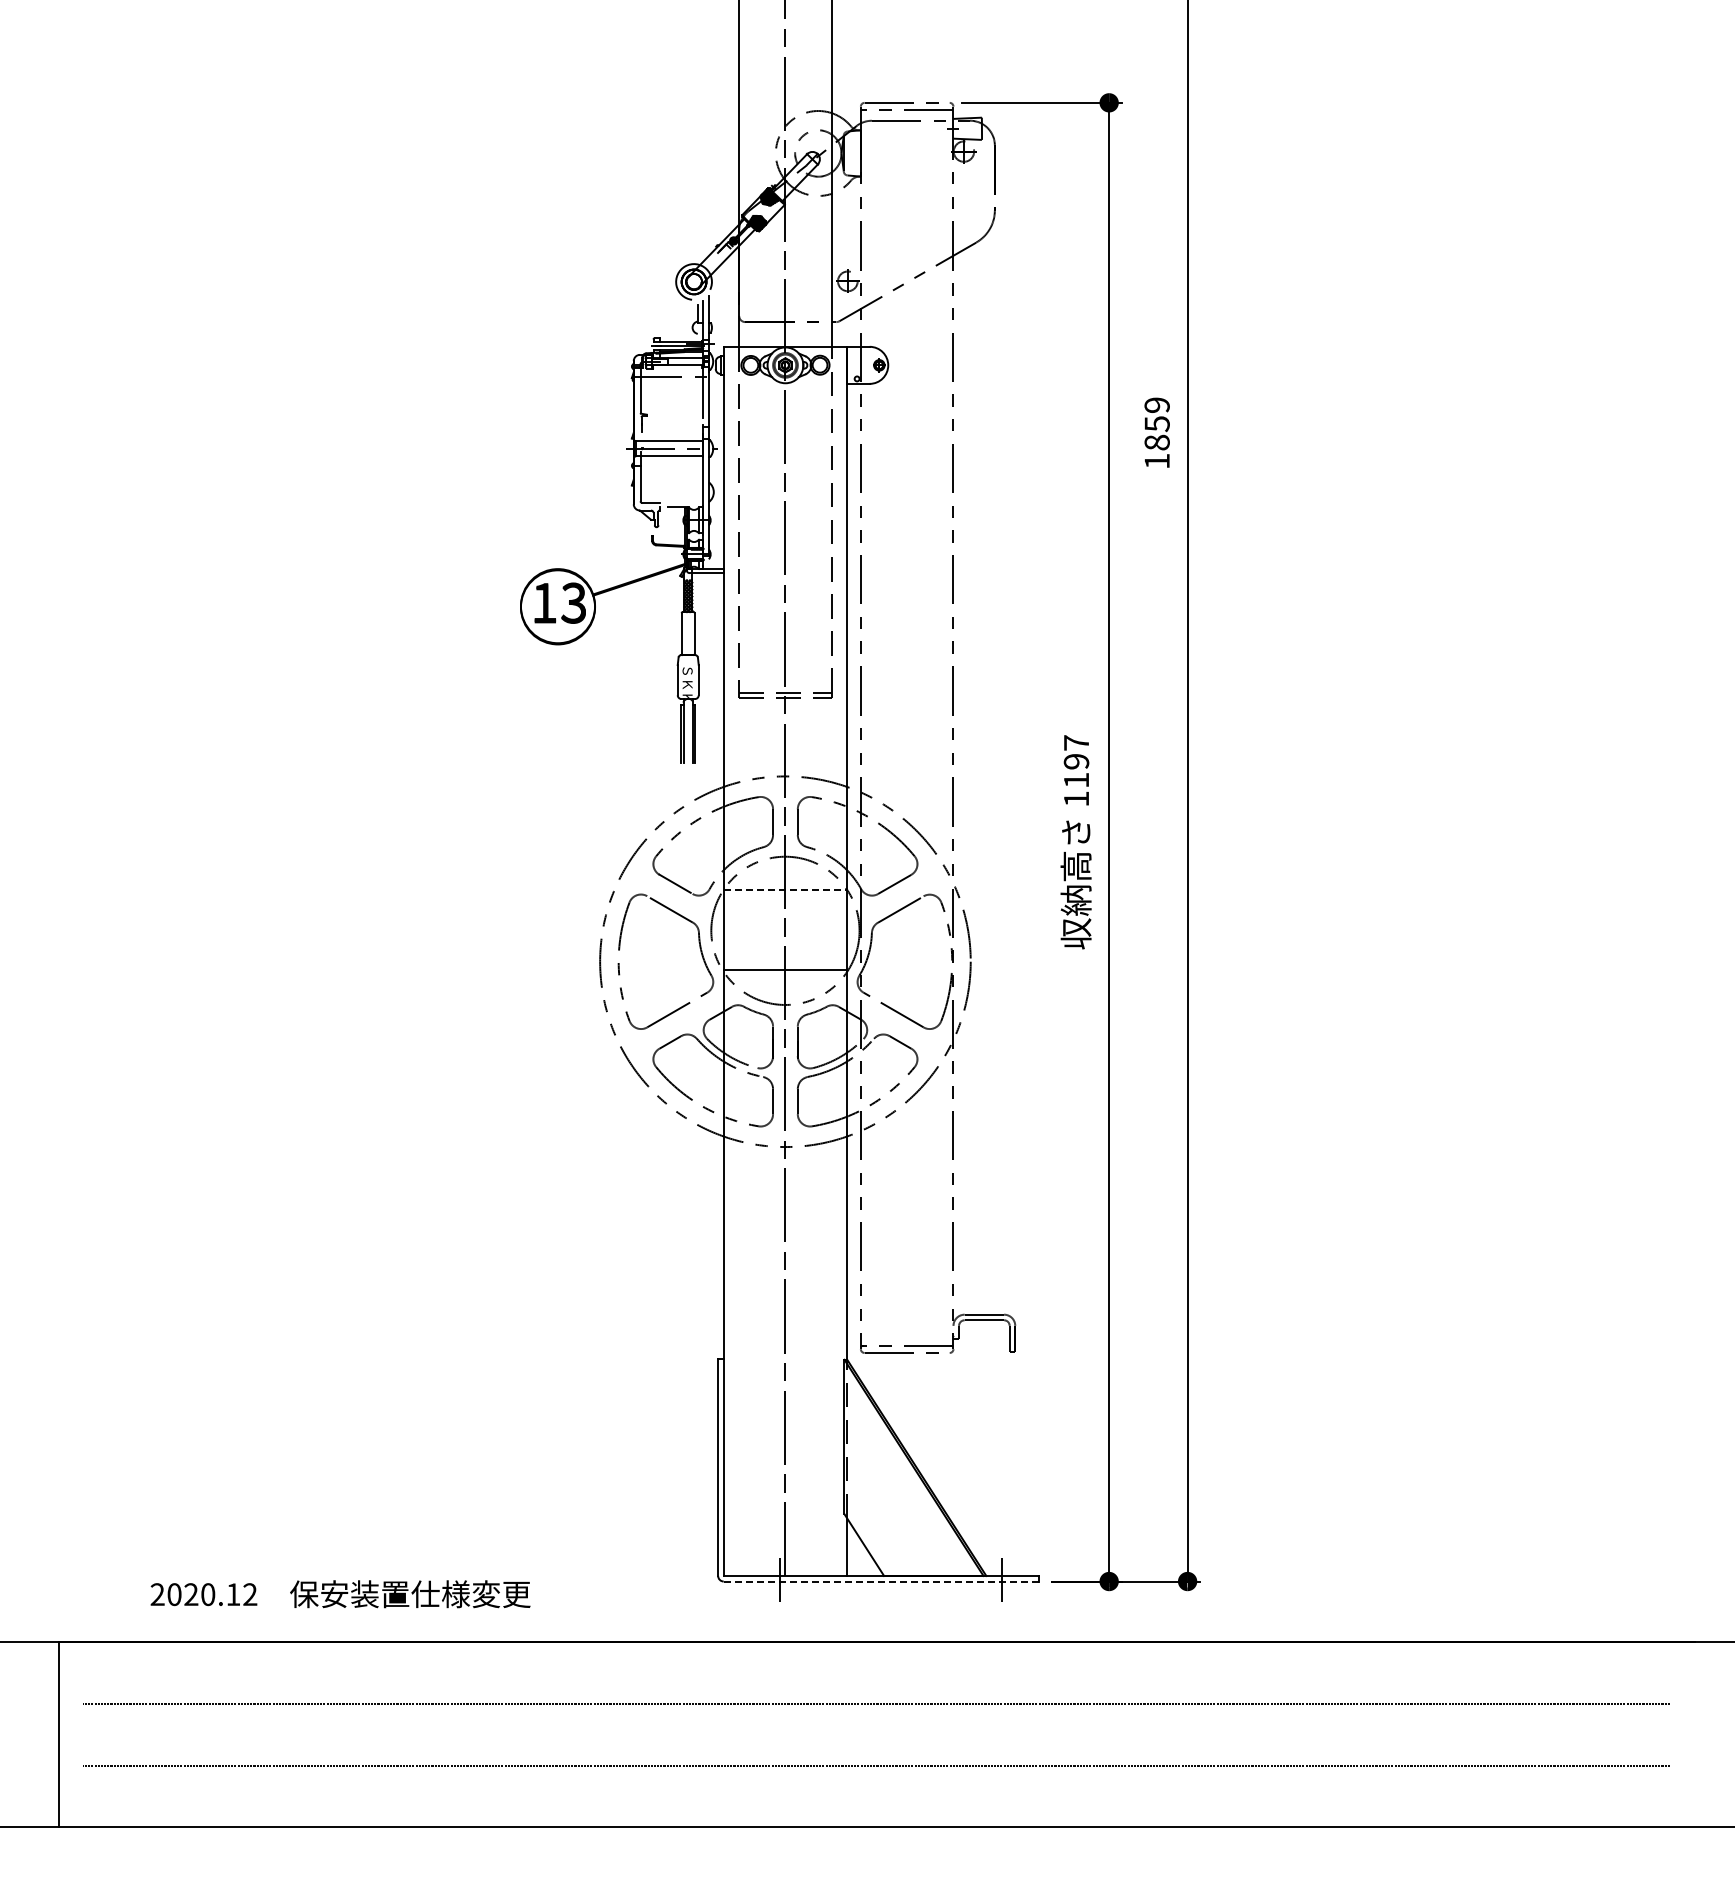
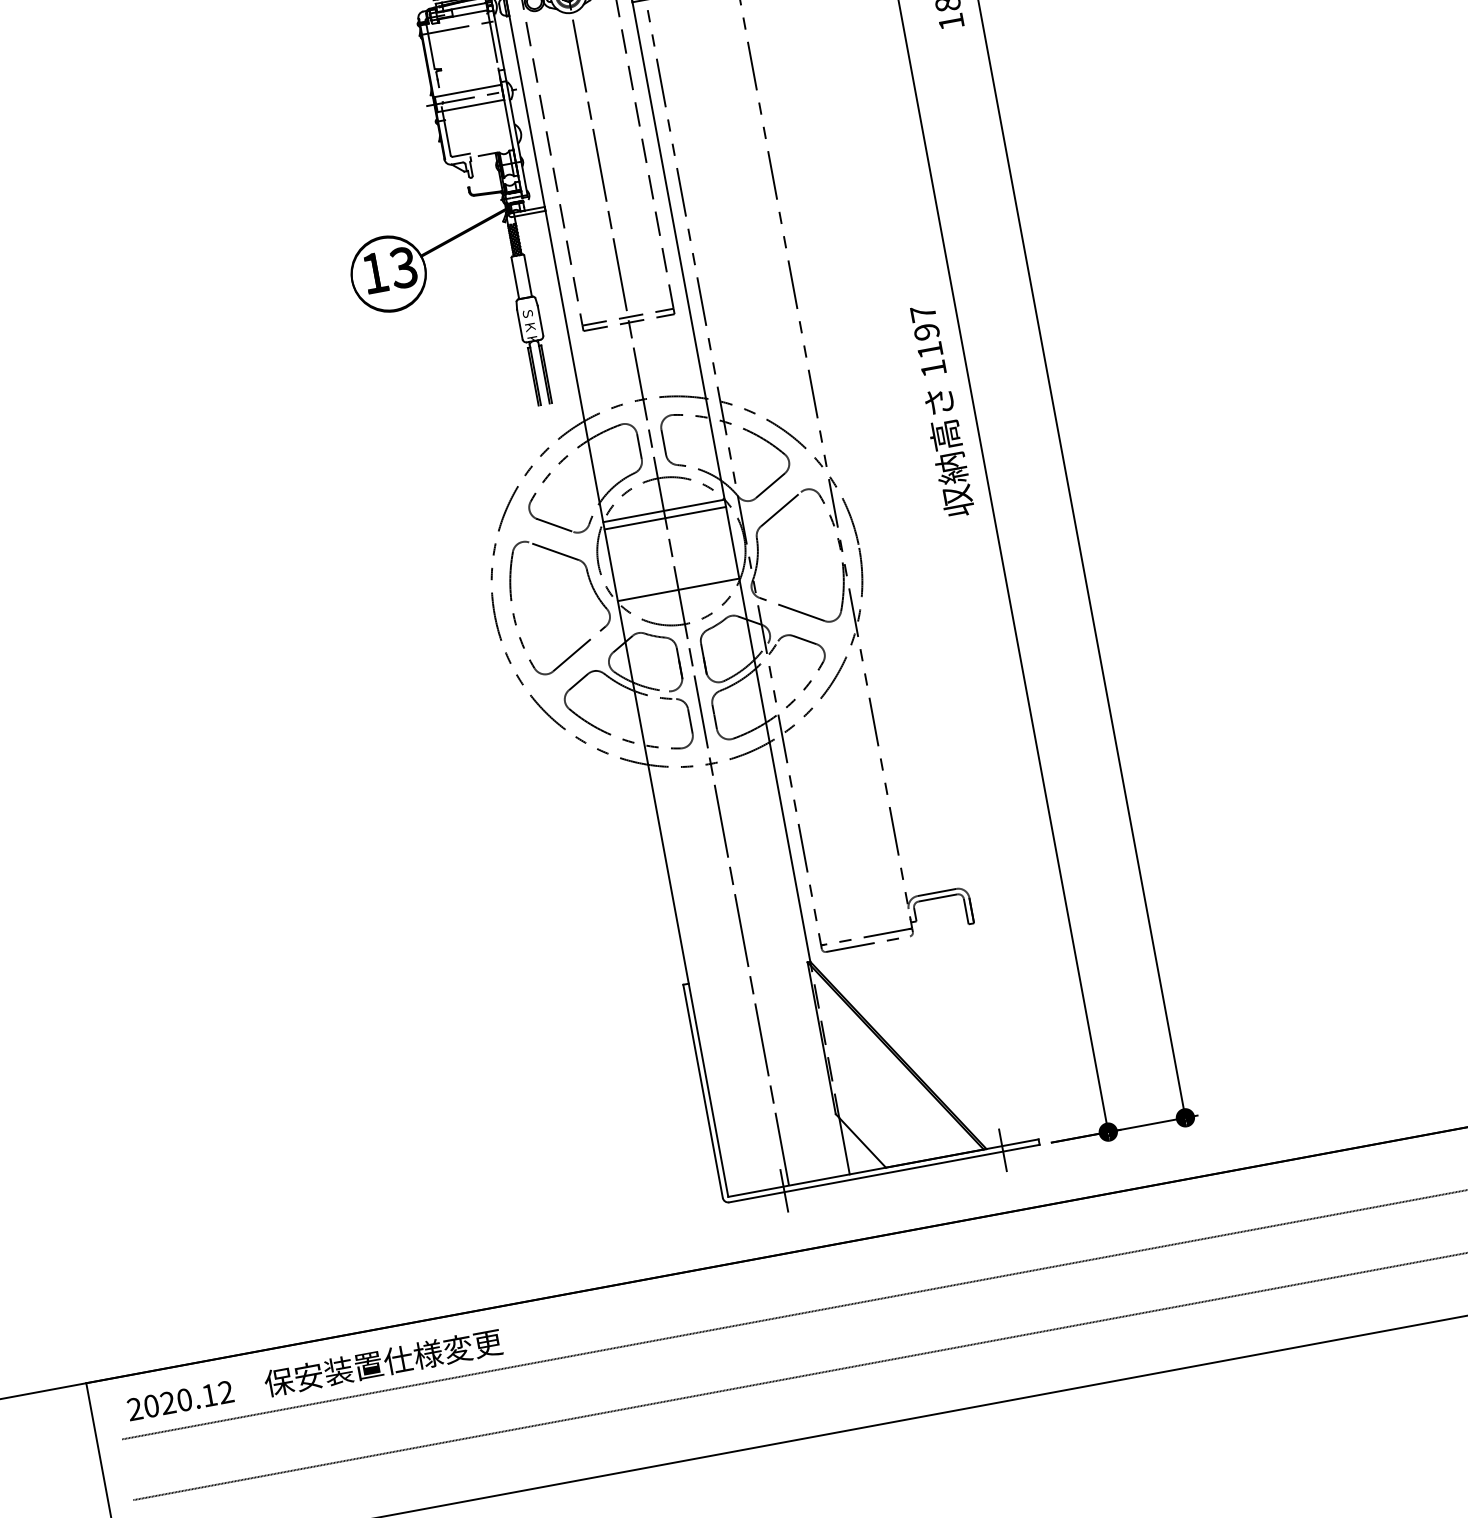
line: (785, 889) -> (663, 510), dashed -> solid
line: (785, 897) -> (665, 518), added
line: (881, 1581) -> (884, 1173), dashed -> solid
text: (340, 1594) -> (314, 1375), moved

